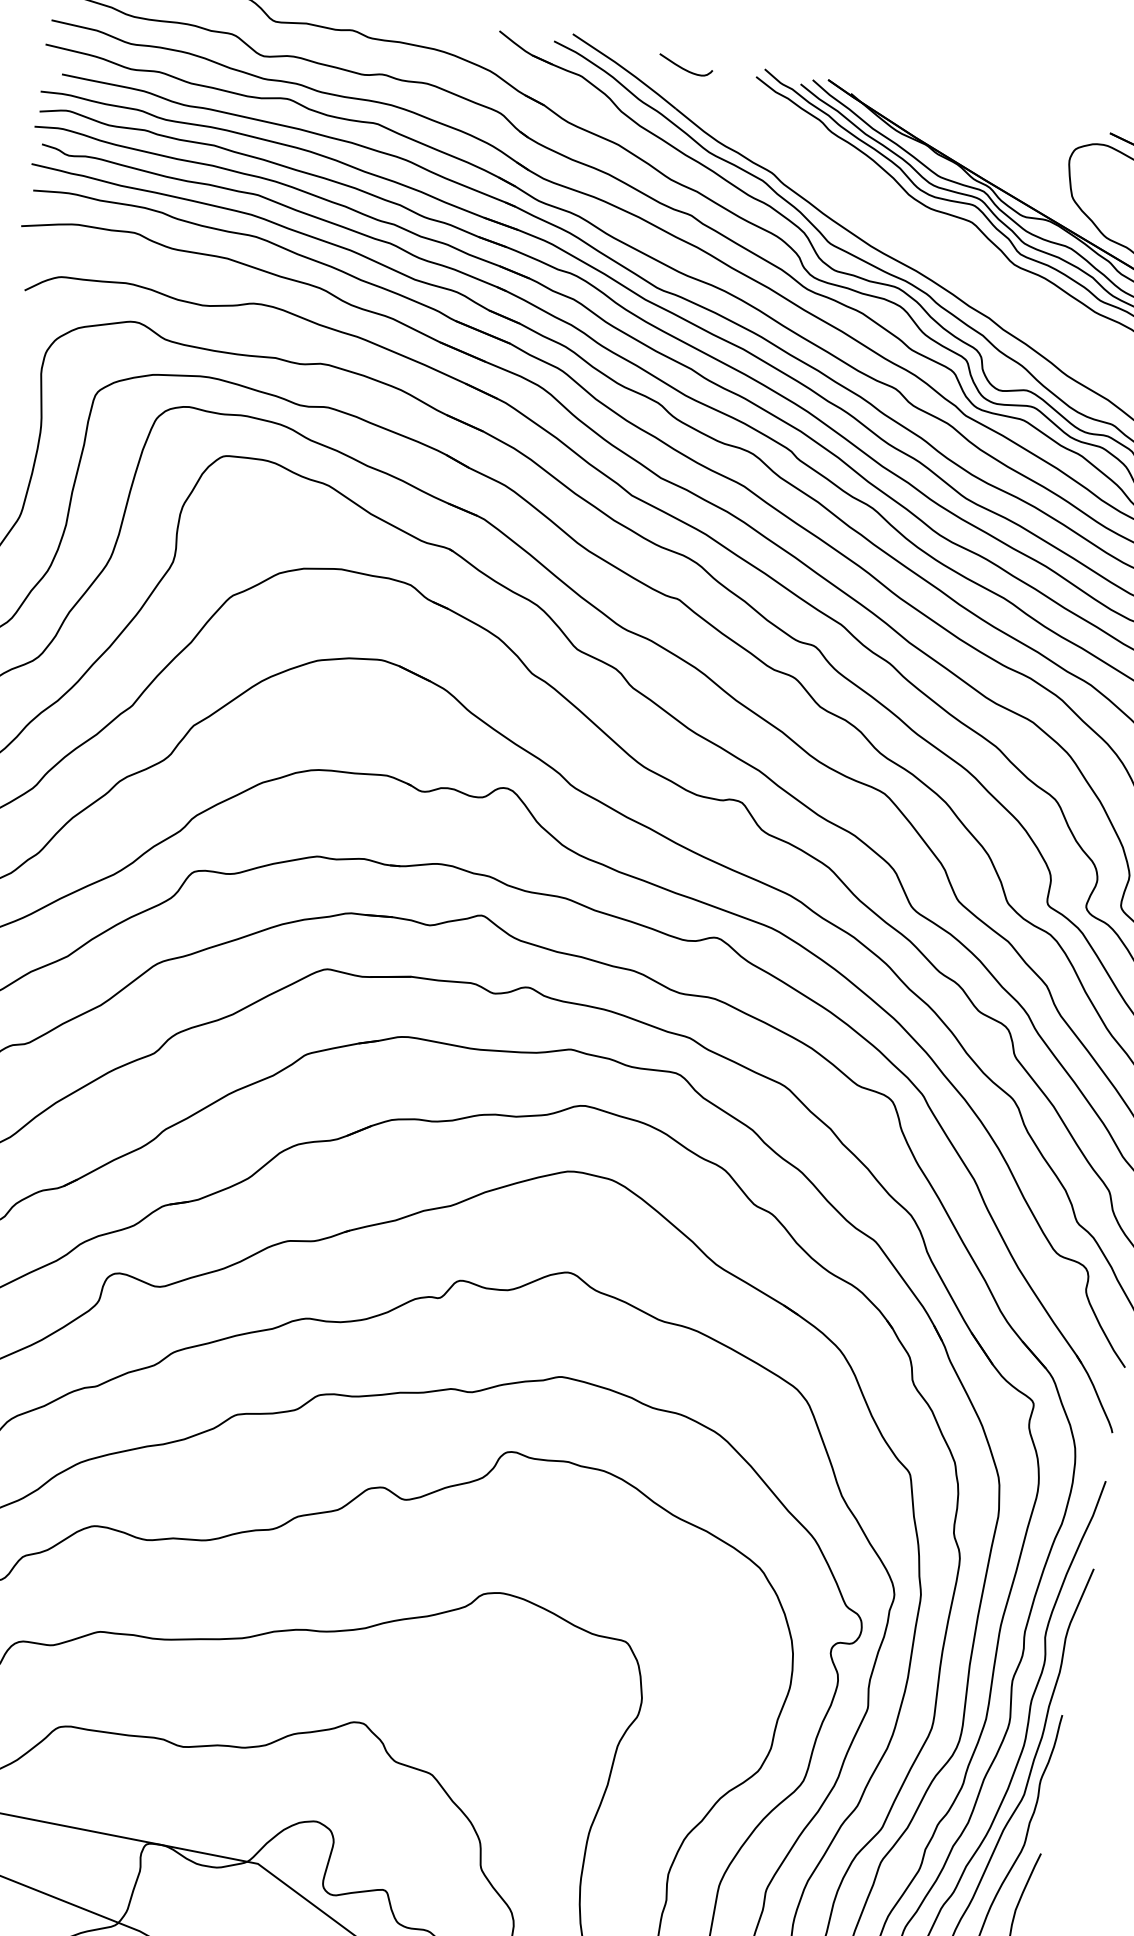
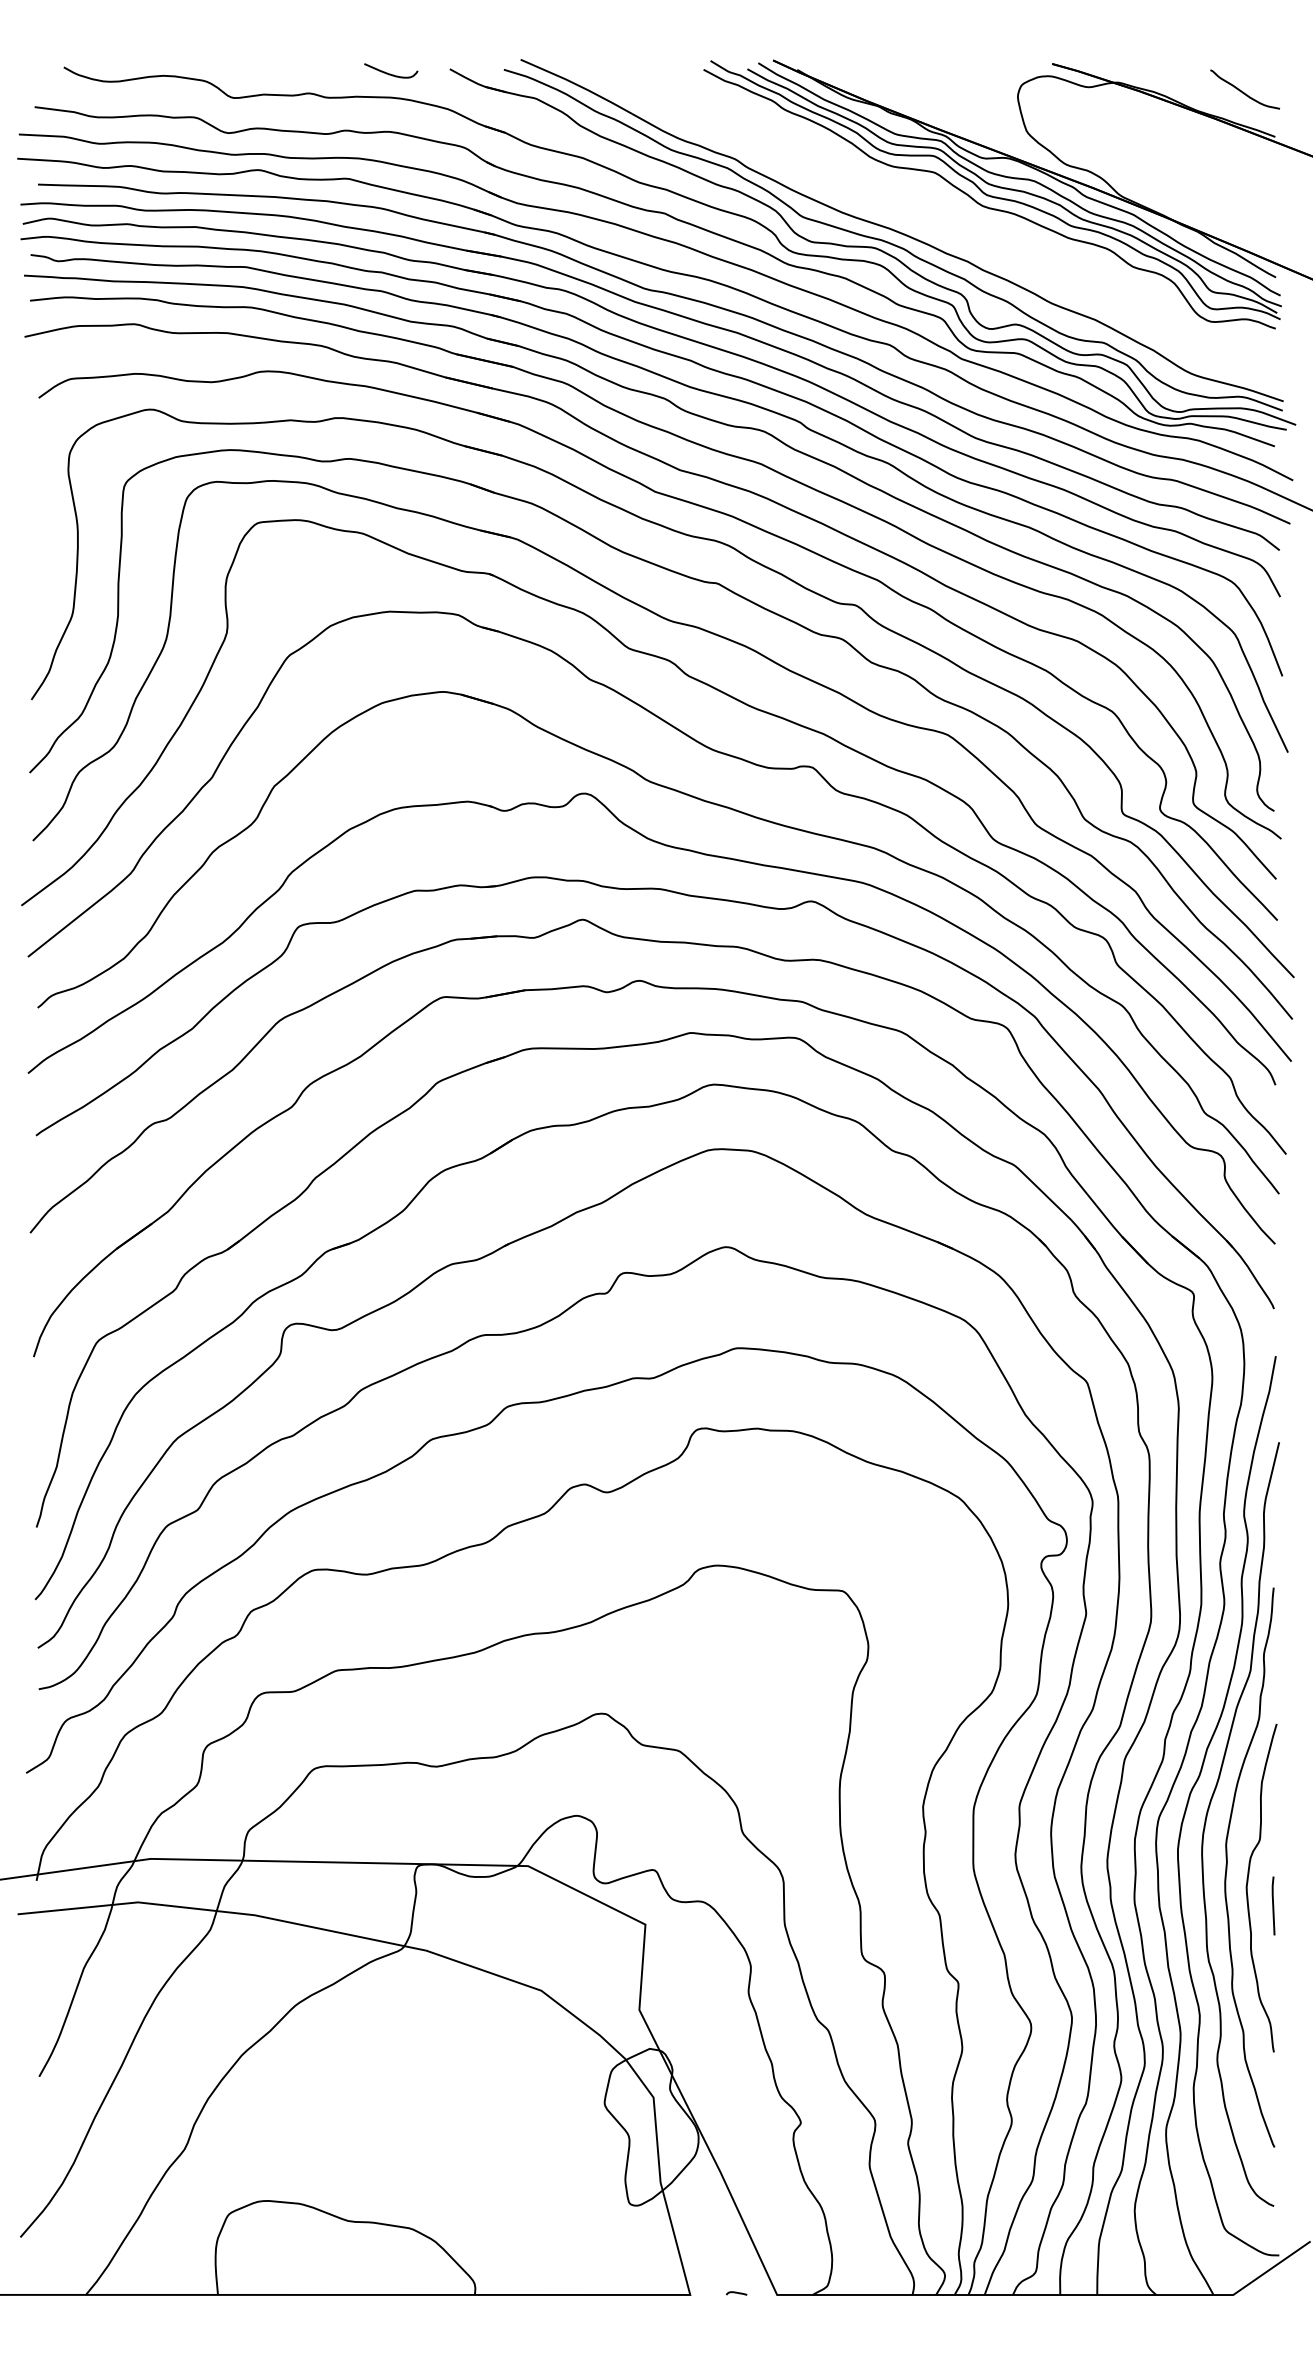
curve: (684, 68) -> (390, 73), moved

